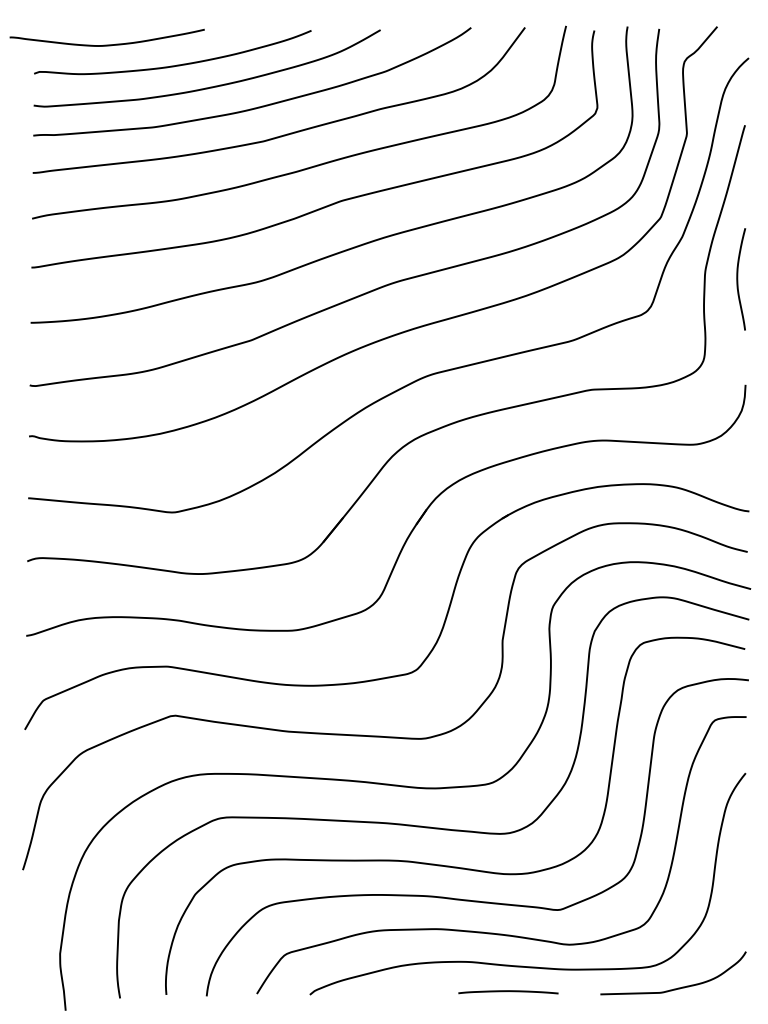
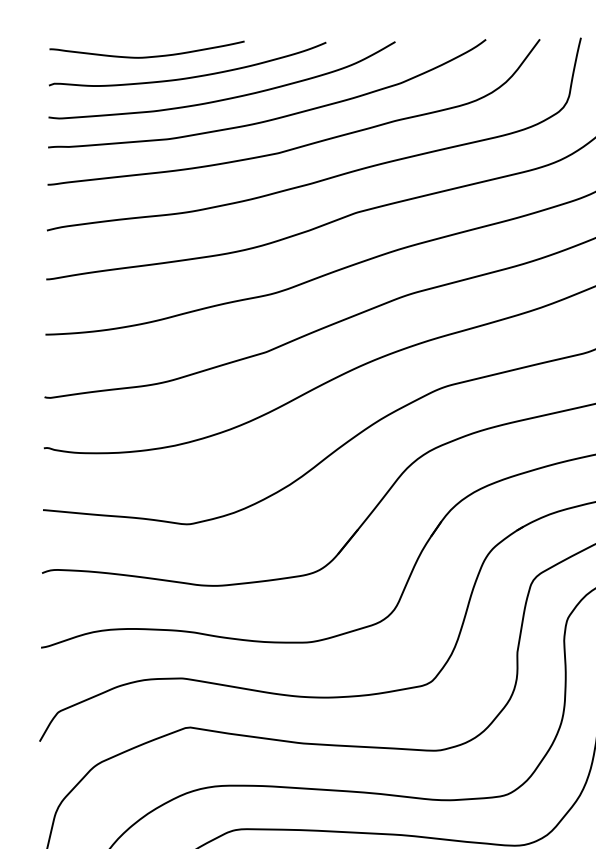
curve: (106, 44) -> (146, 56), moved

